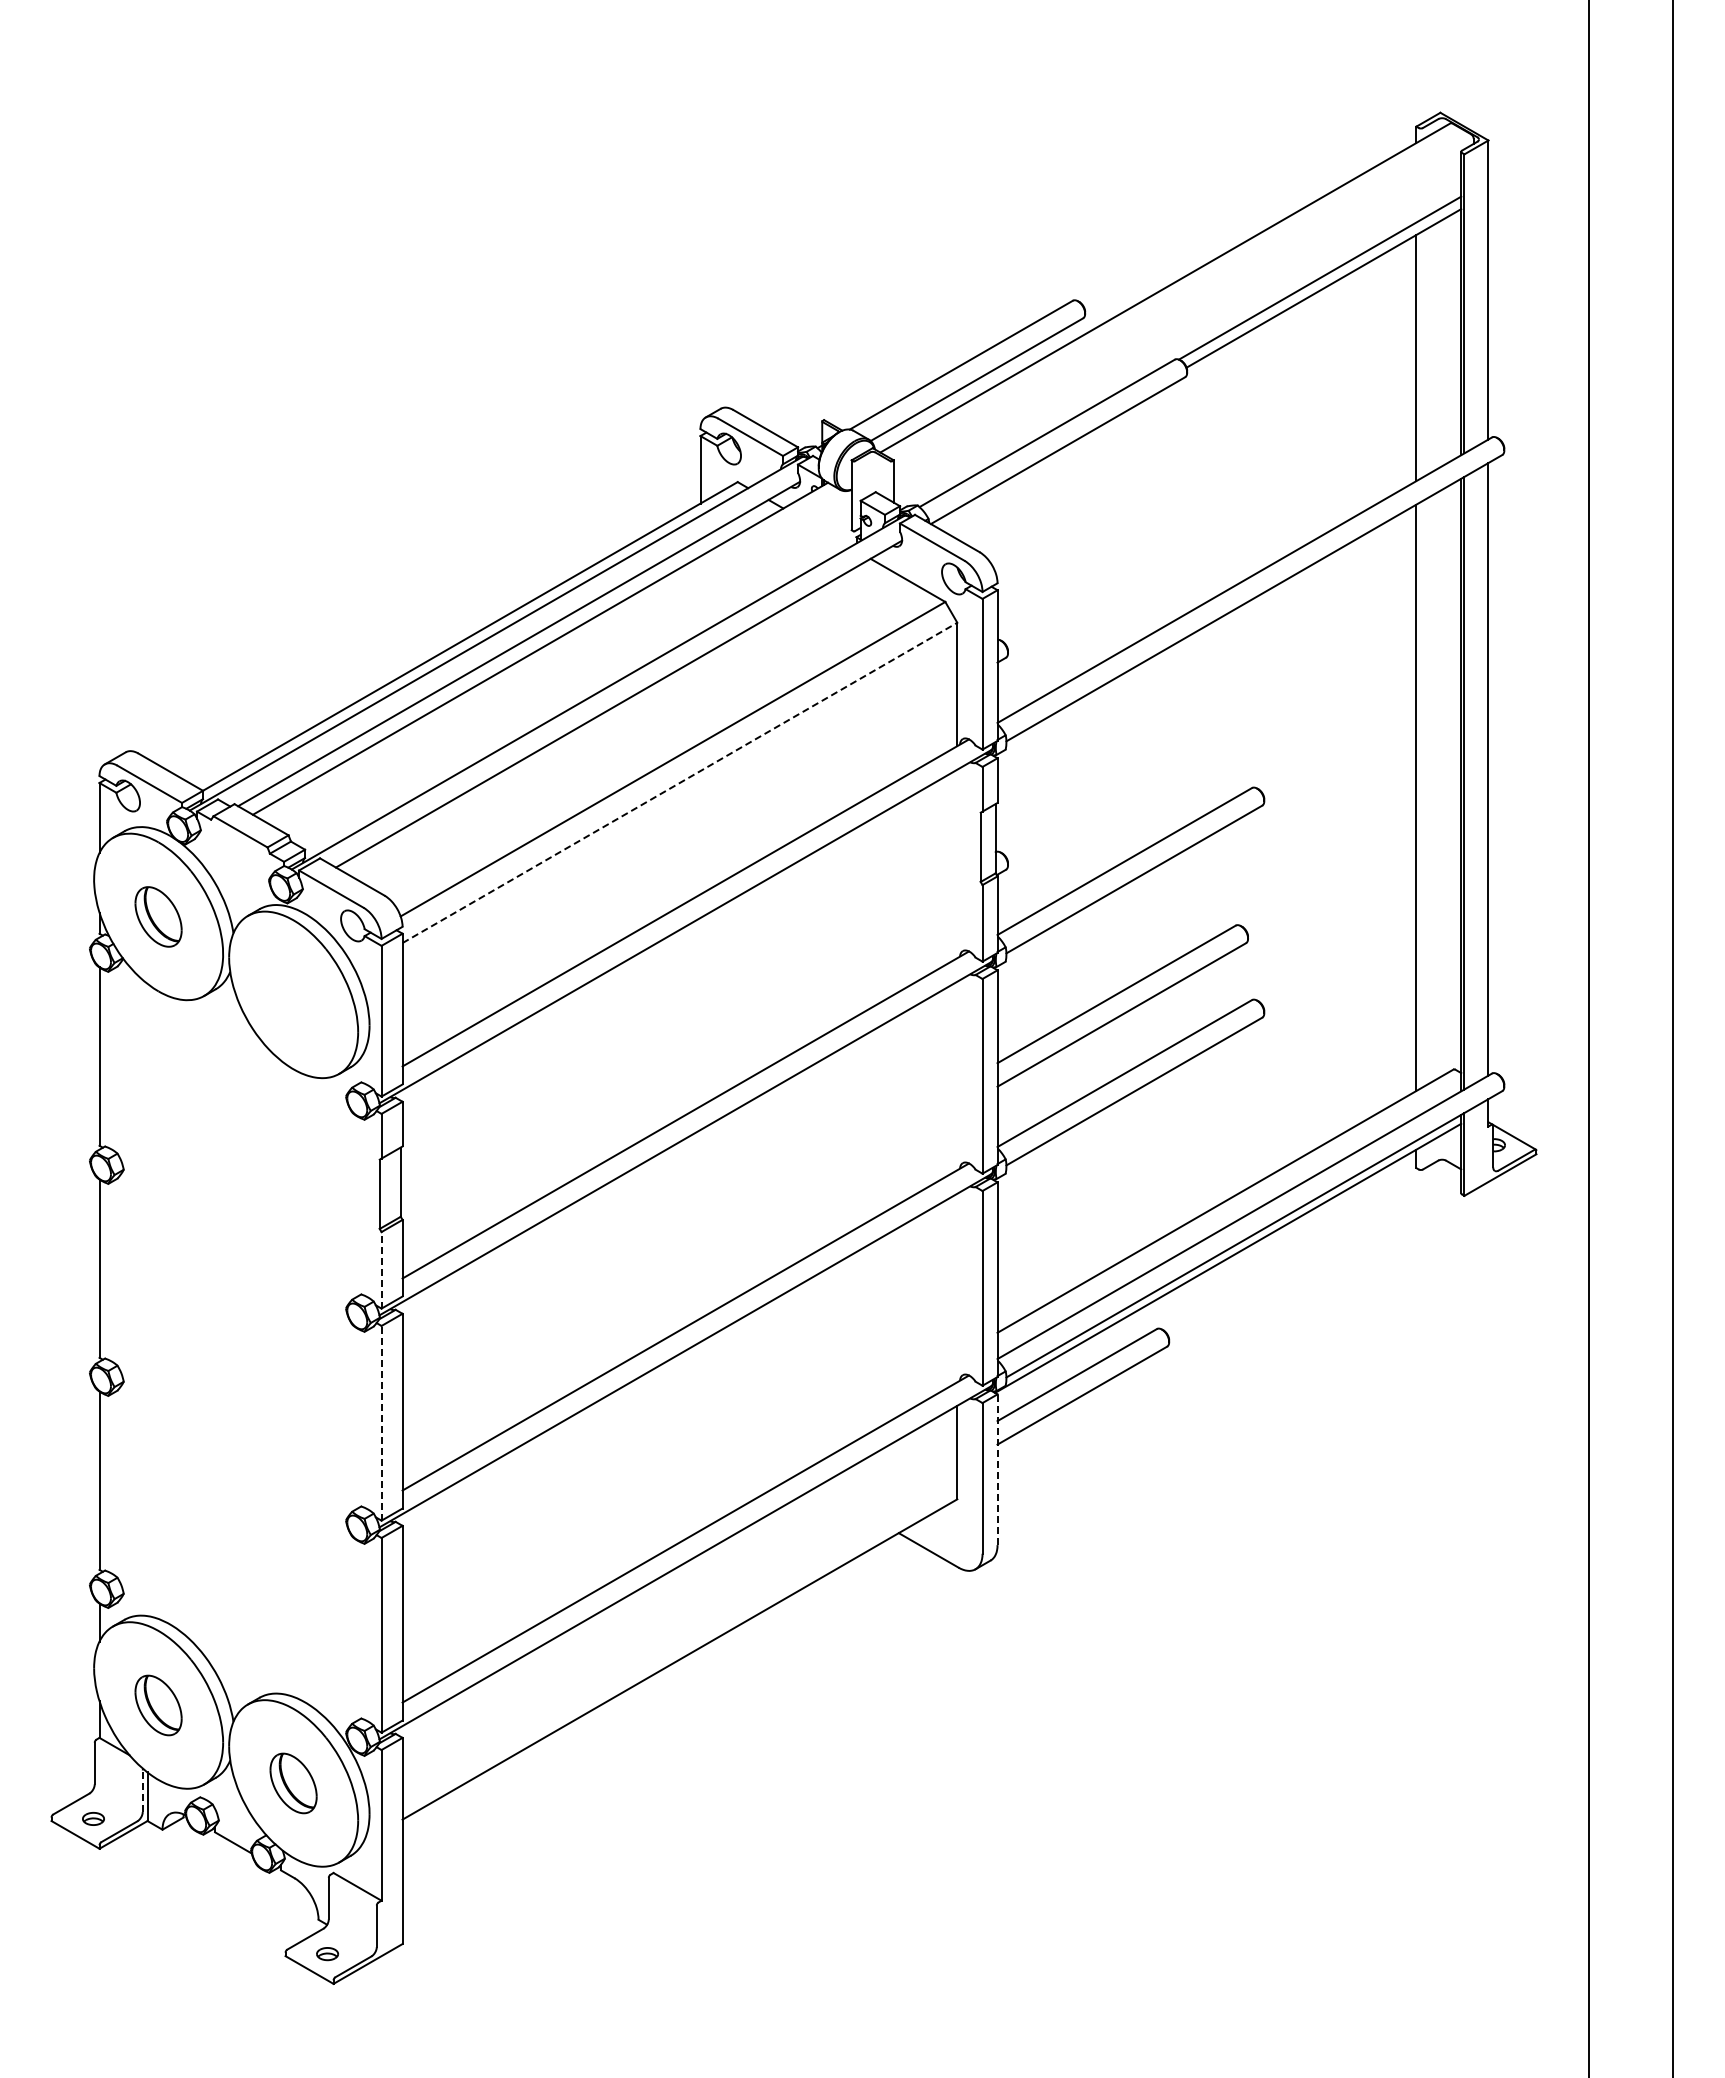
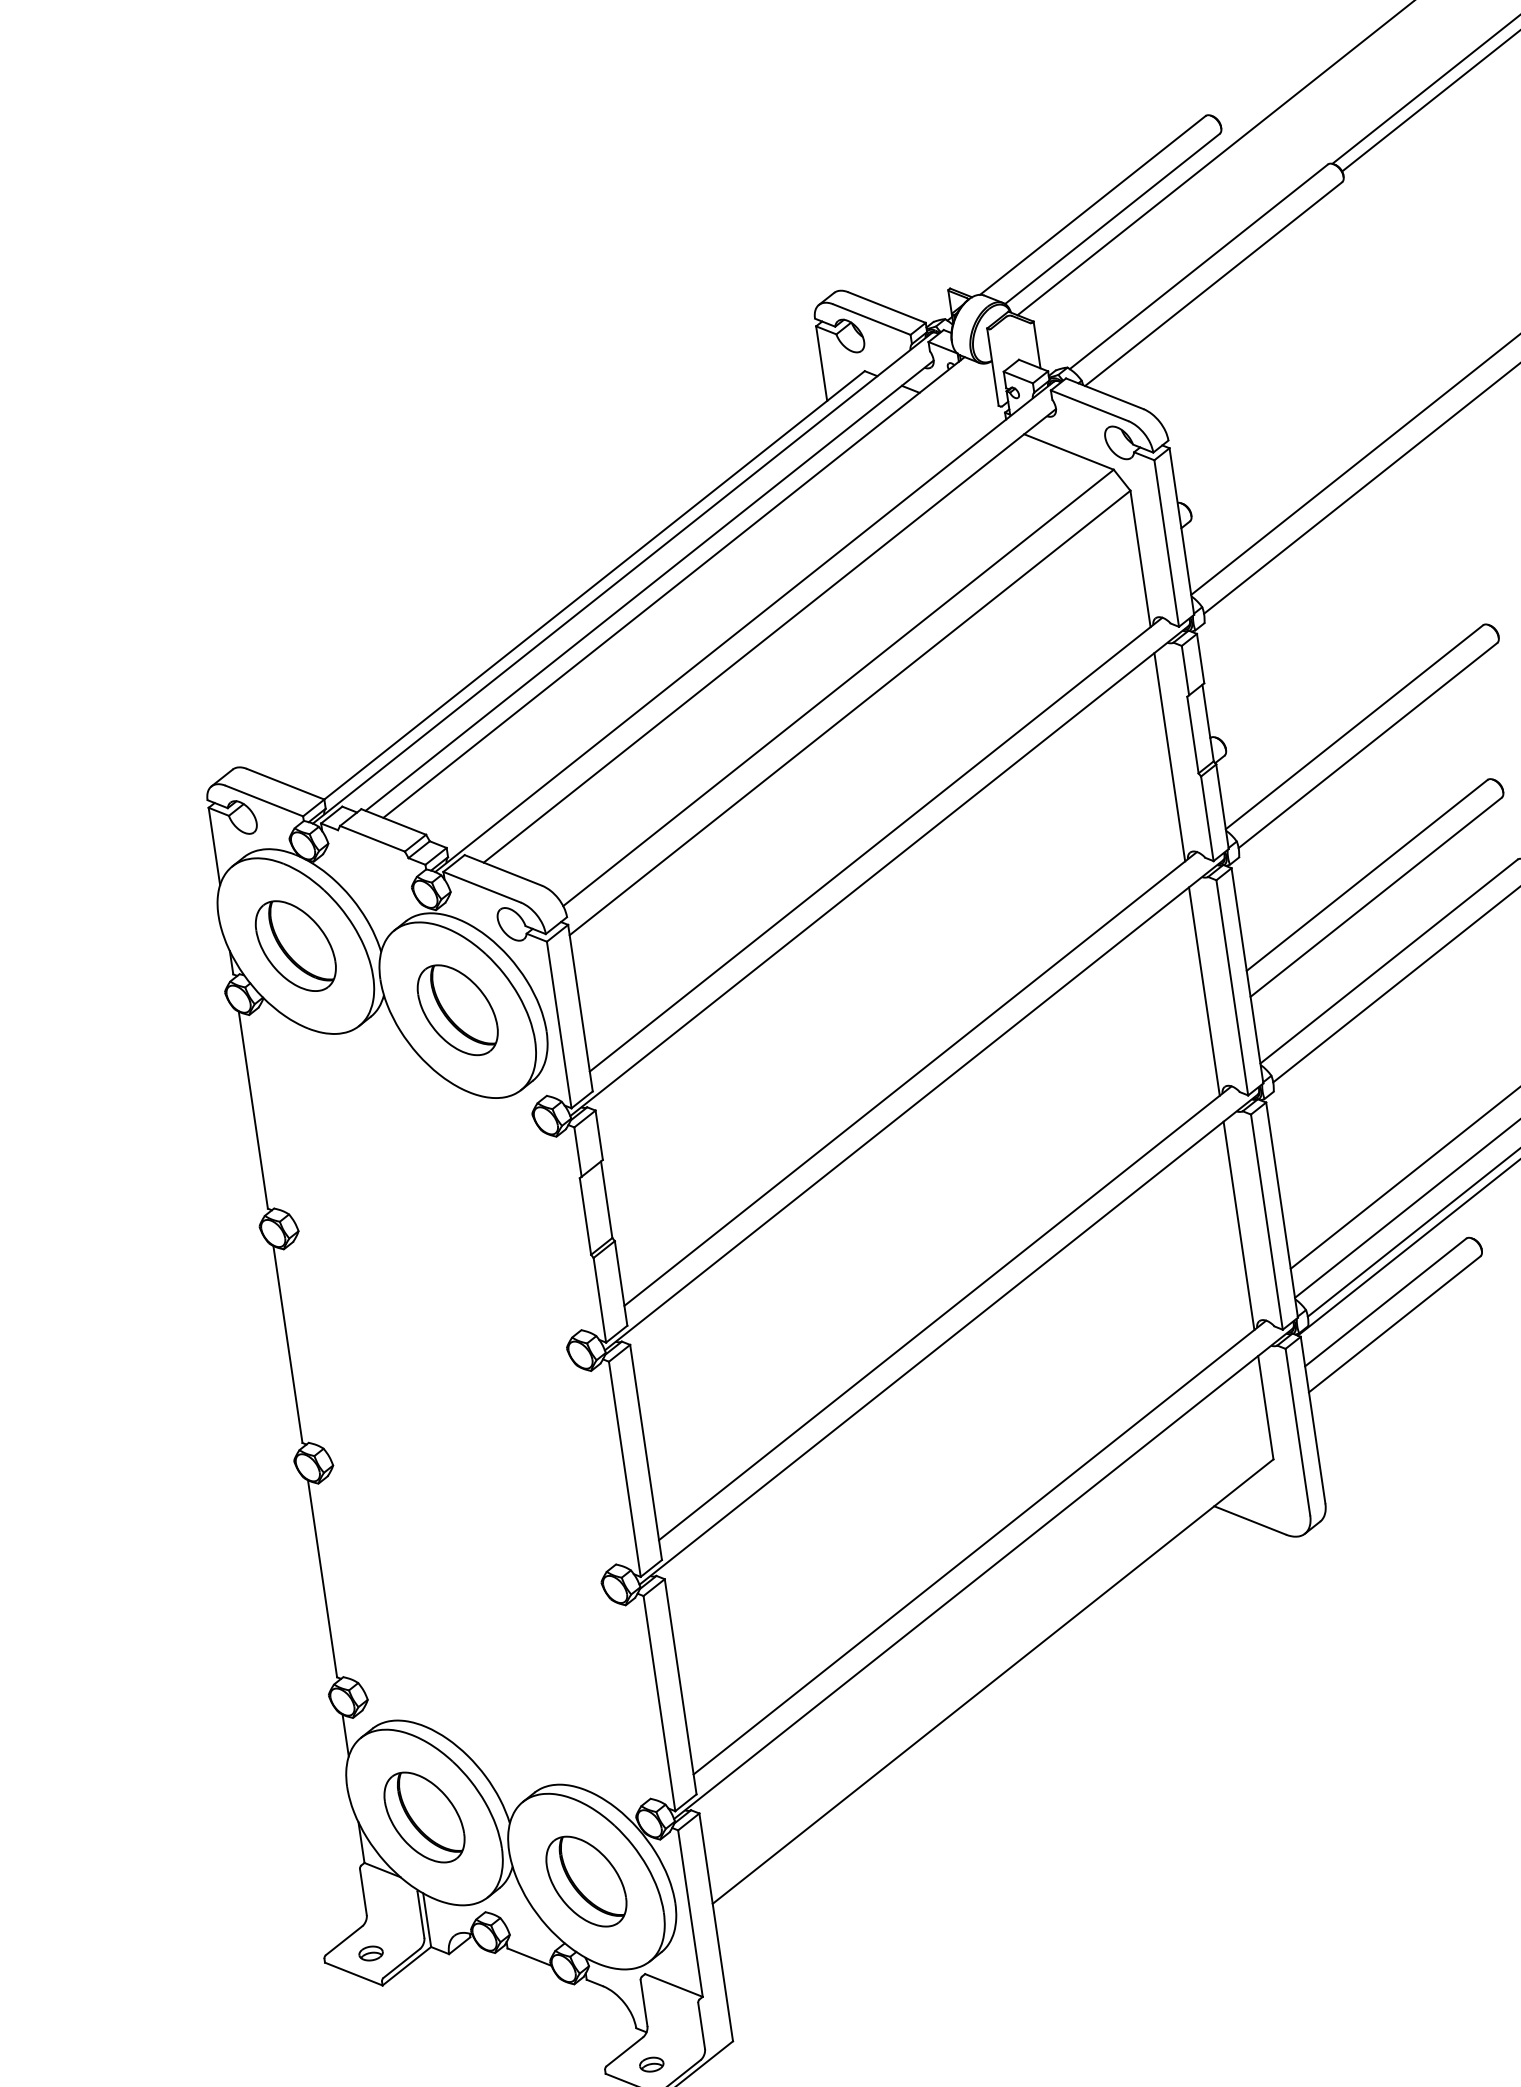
line: (680, 782) -> (850, 712), dashed -> solid
line: (957, 863) -> (1169, 756), added
part: (158, 916) -> (295, 945), size x1.43
part: (293, 994) -> (457, 1009), added
line: (957, 1075) -> (1204, 991), added
line: (381, 1269) -> (599, 1299), dashed -> solid
line: (957, 1287) -> (1239, 1225), added
line: (381, 1422) -> (624, 1468), dashed -> solid
line: (997, 1469) -> (1312, 1419), dashed -> solid
part: (158, 1705) -> (424, 1817), size x1.43
part: (293, 1783) -> (586, 1881), size x1.43
line: (142, 1791) -> (420, 1915), dashed -> solid

